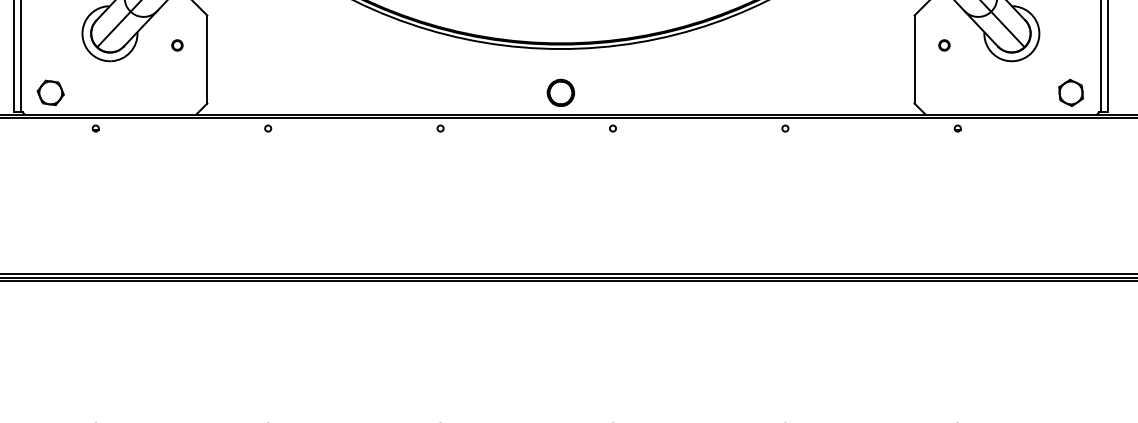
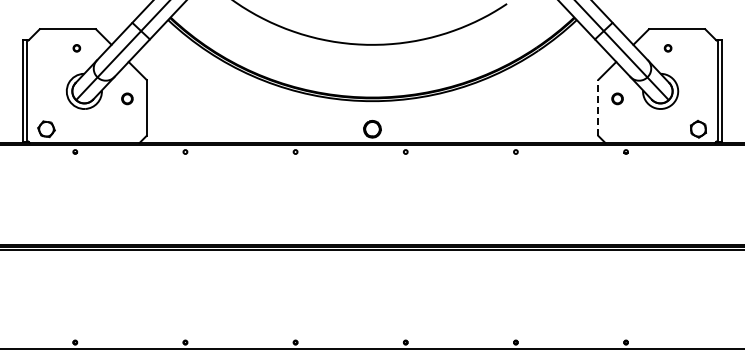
part: (177, 44) -> (127, 98), size x1.6
part: (944, 44) -> (617, 98), size x1.6
line: (914, 58) -> (598, 107), solid -> dashed

